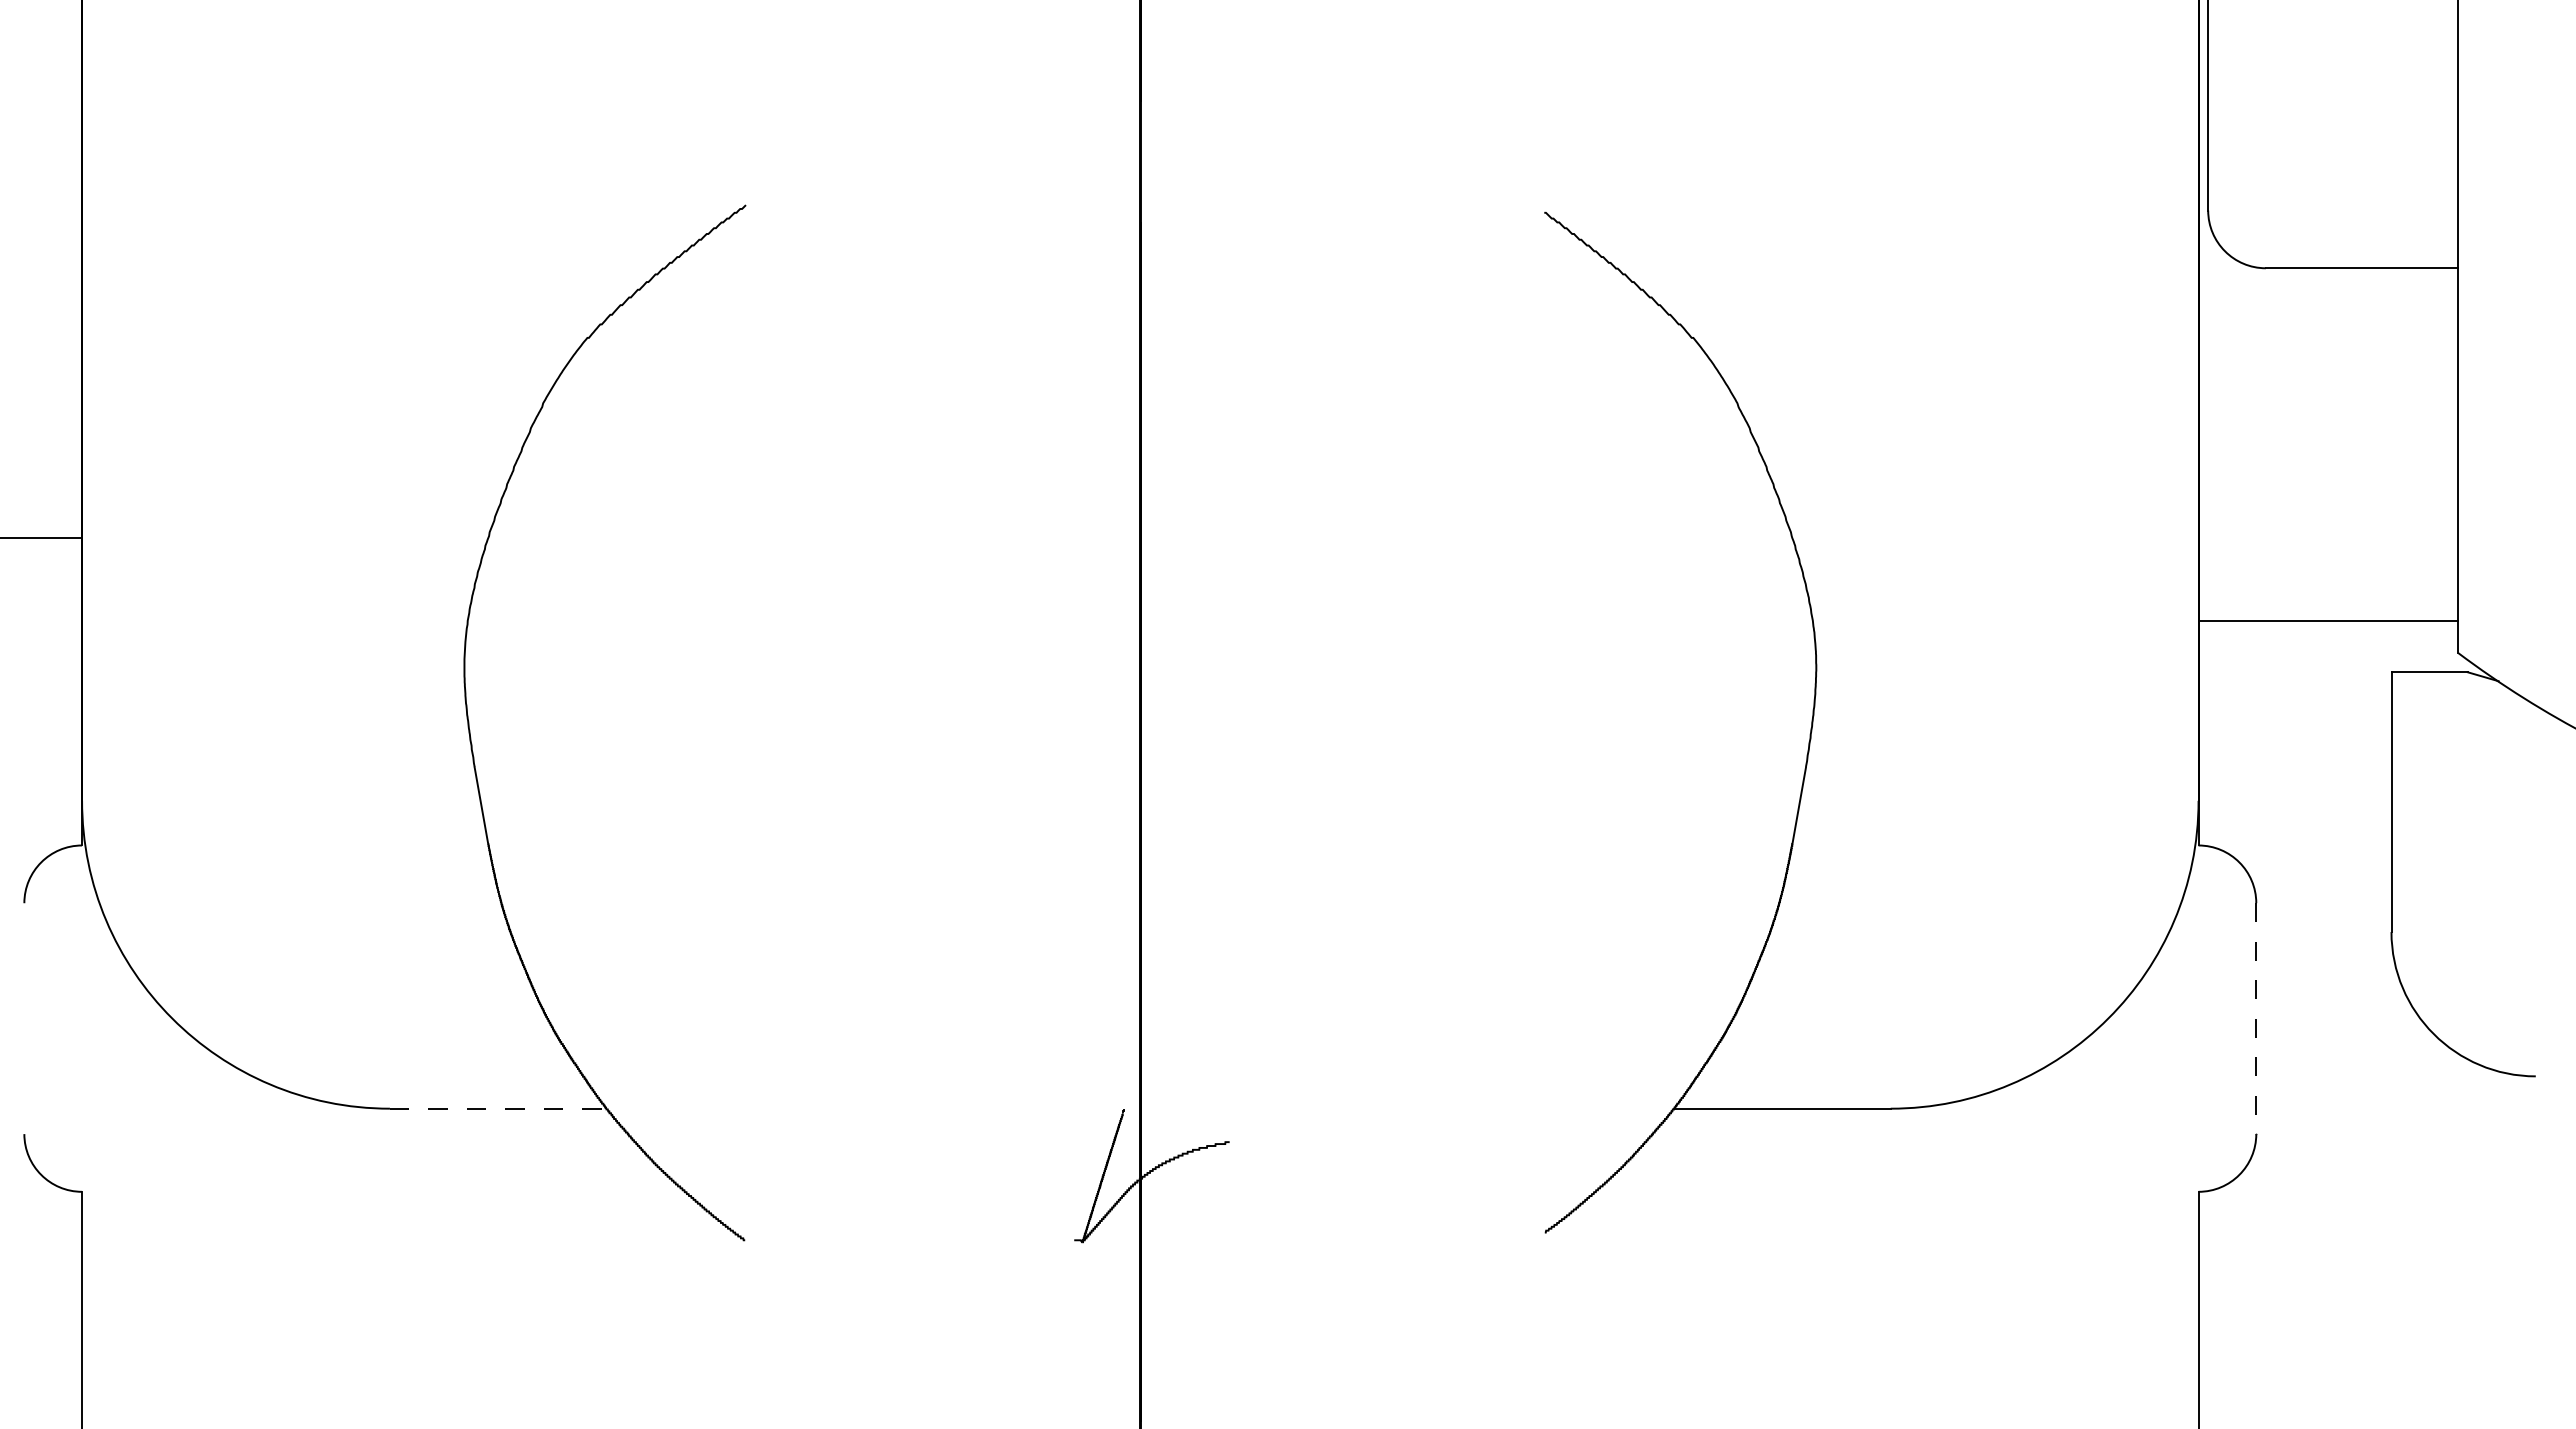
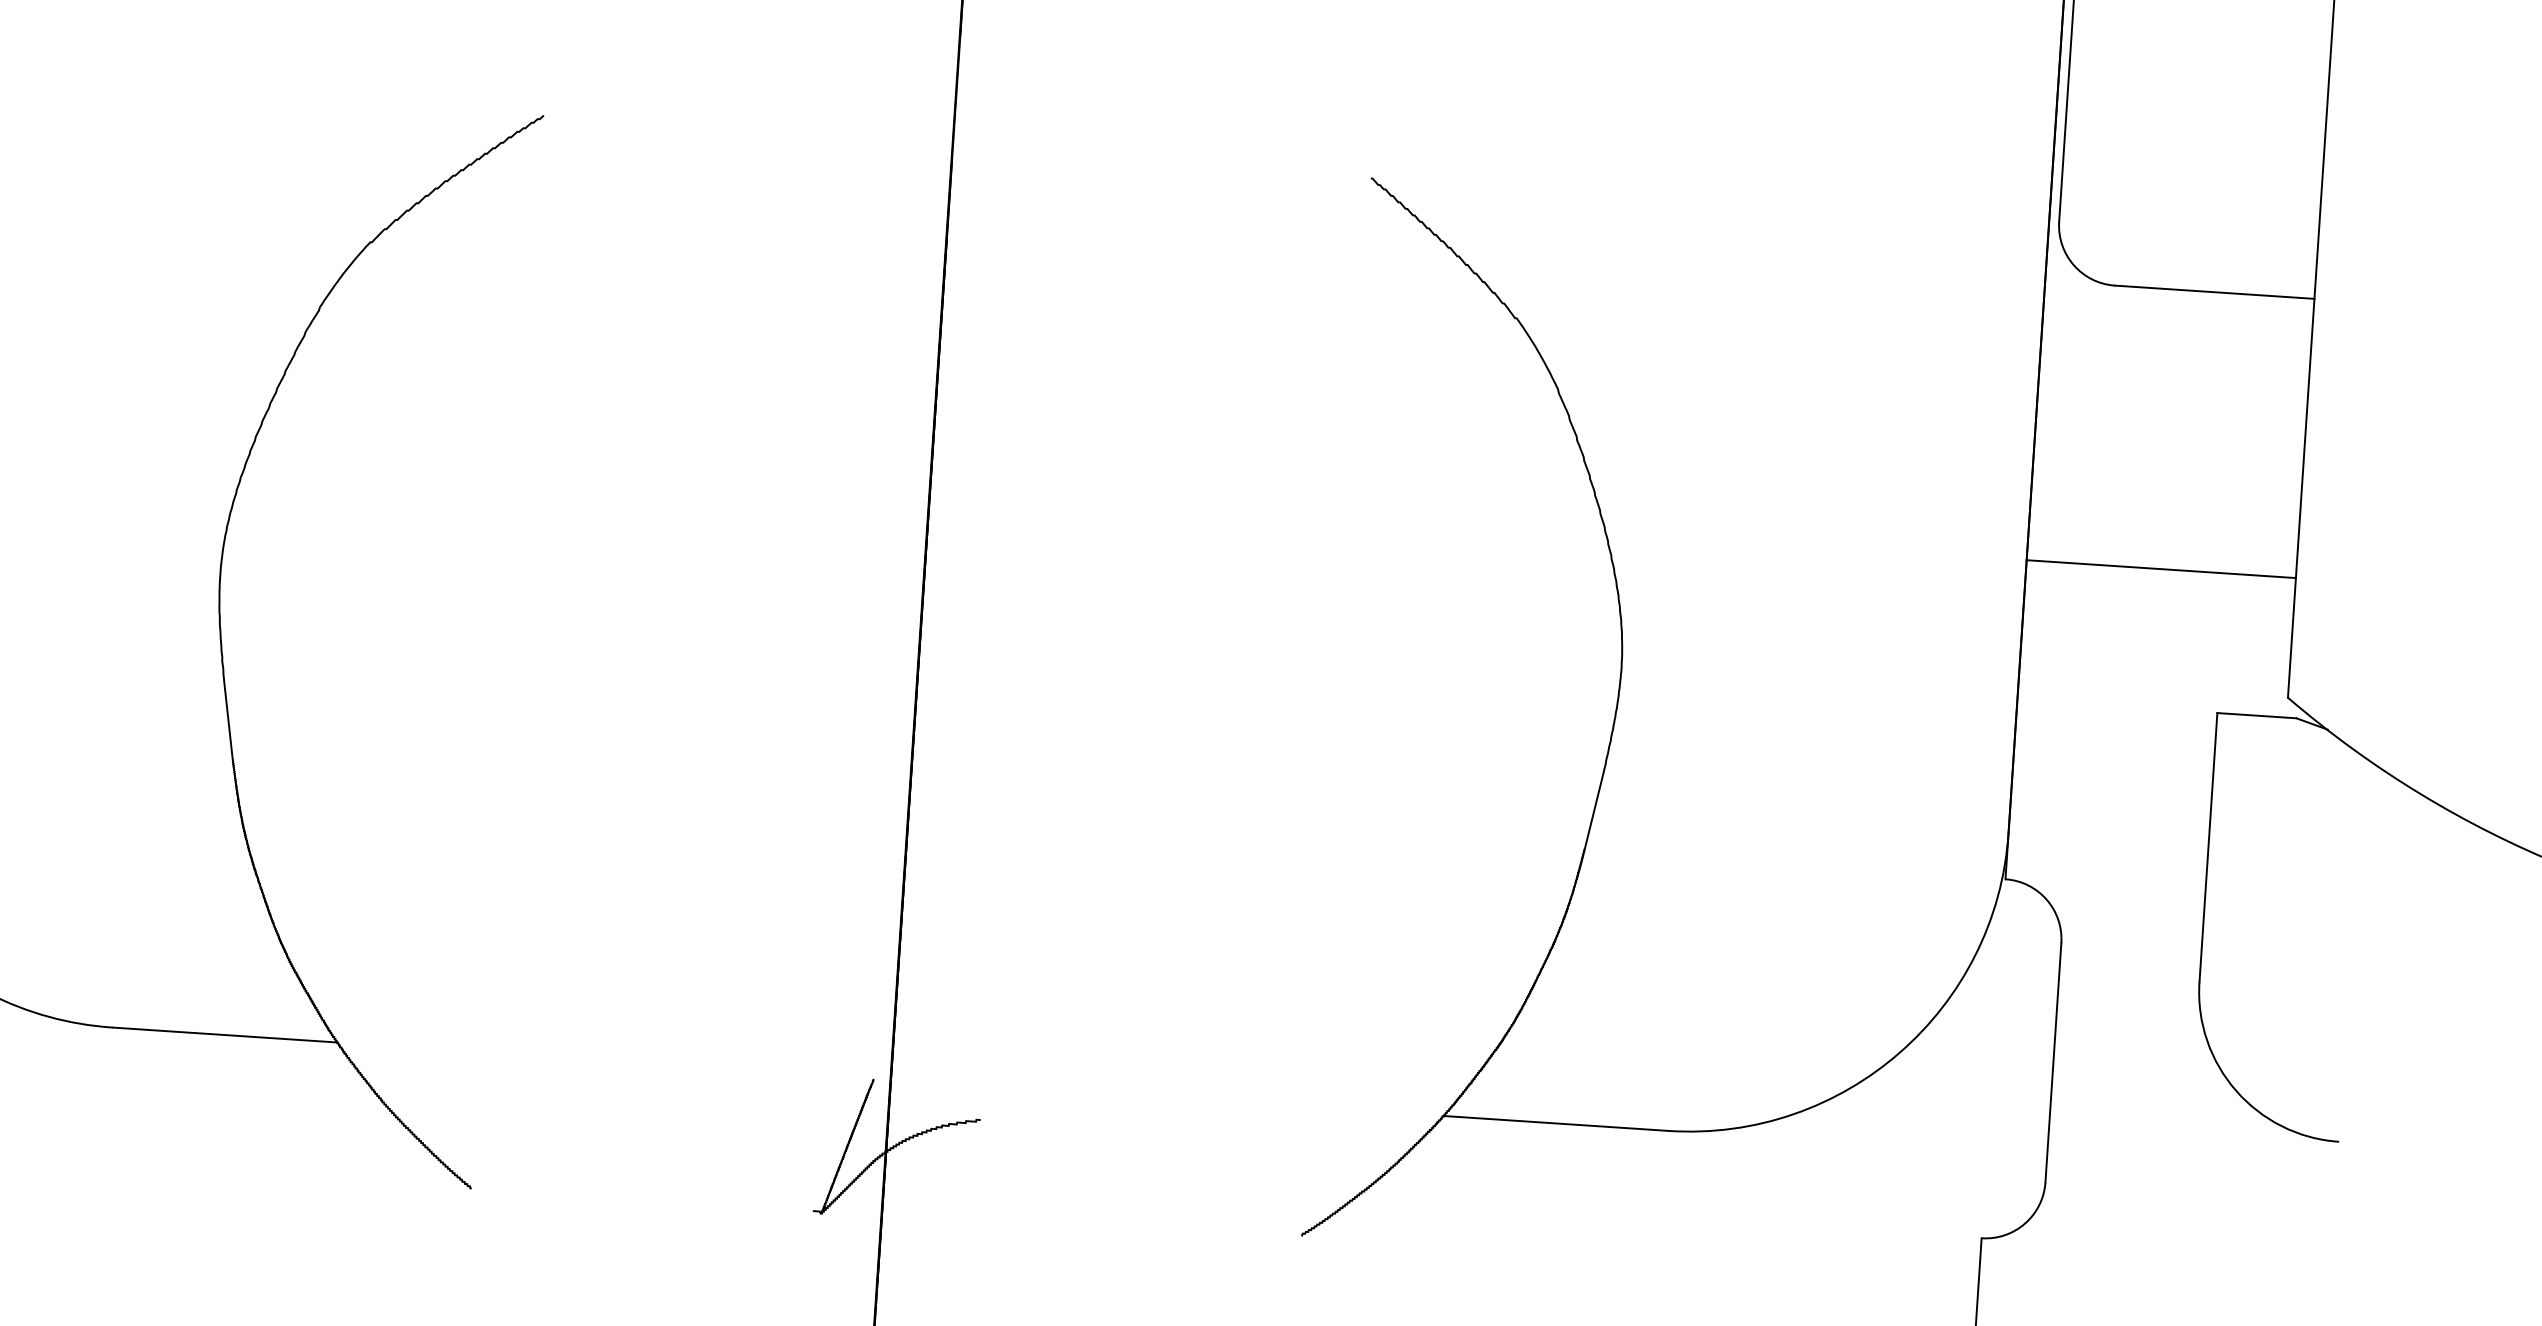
line: (2328, 620) -> (2161, 568), moved
line: (2256, 1019) -> (2053, 1063), dashed -> solid
line: (498, 1108) -> (225, 1034), dashed -> solid

